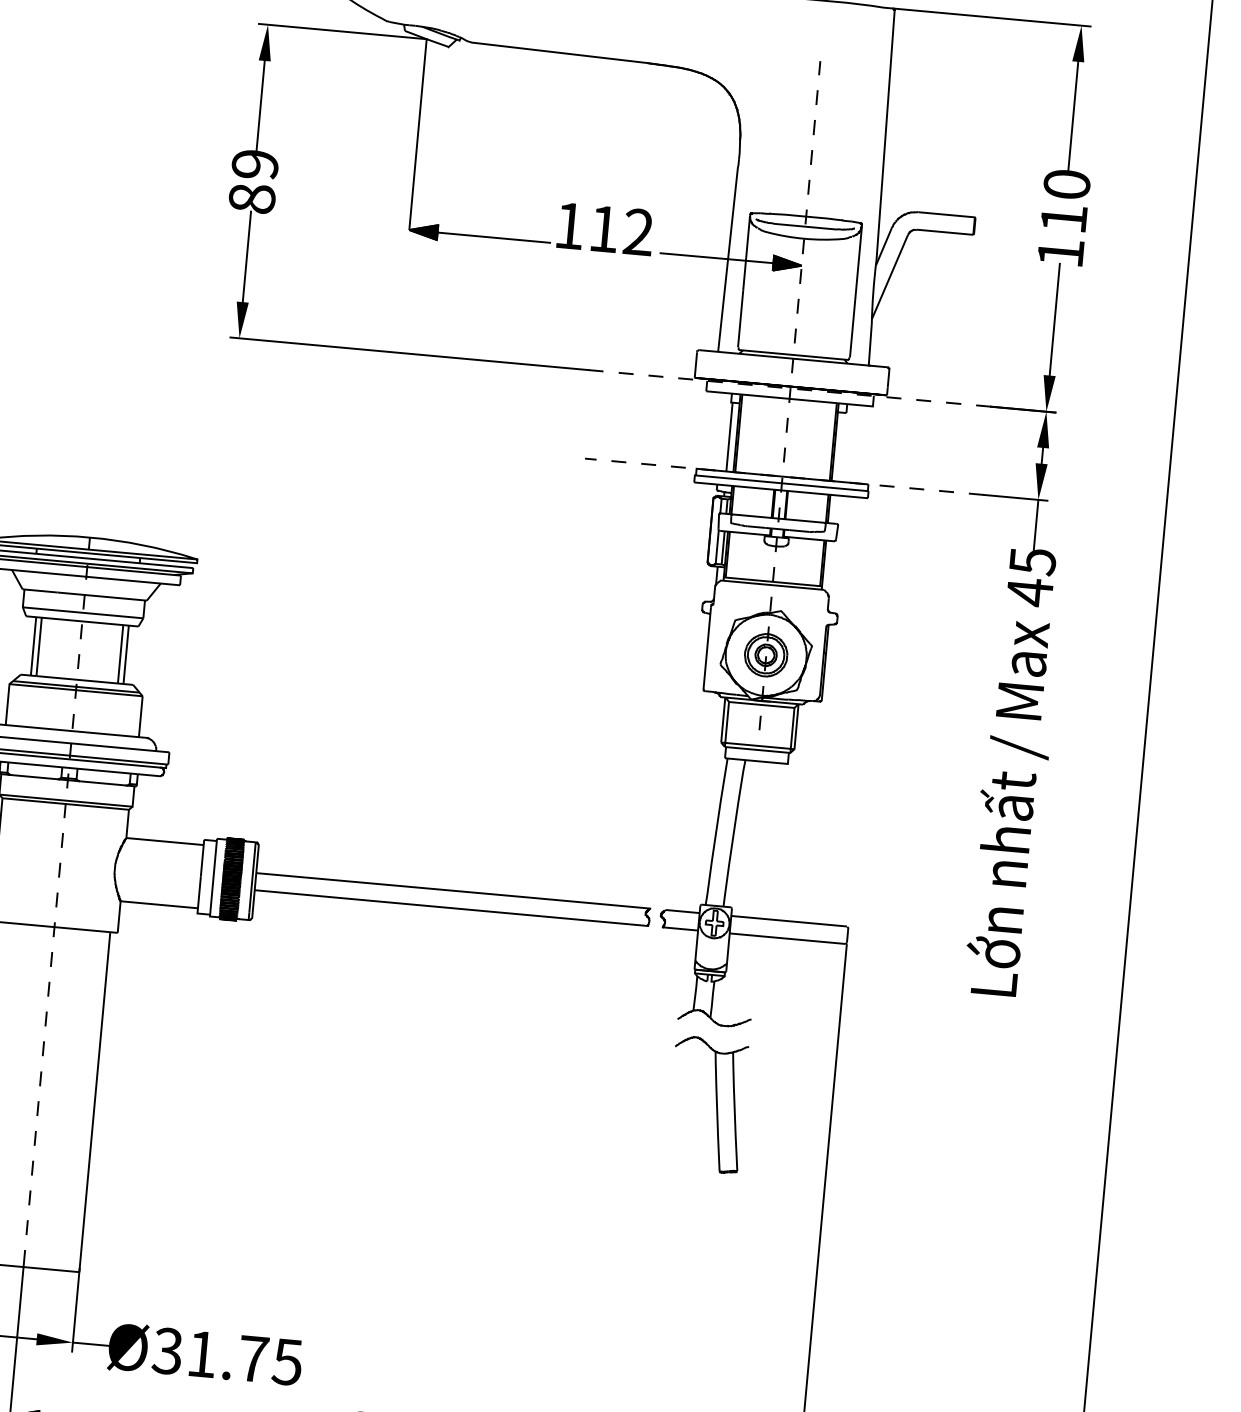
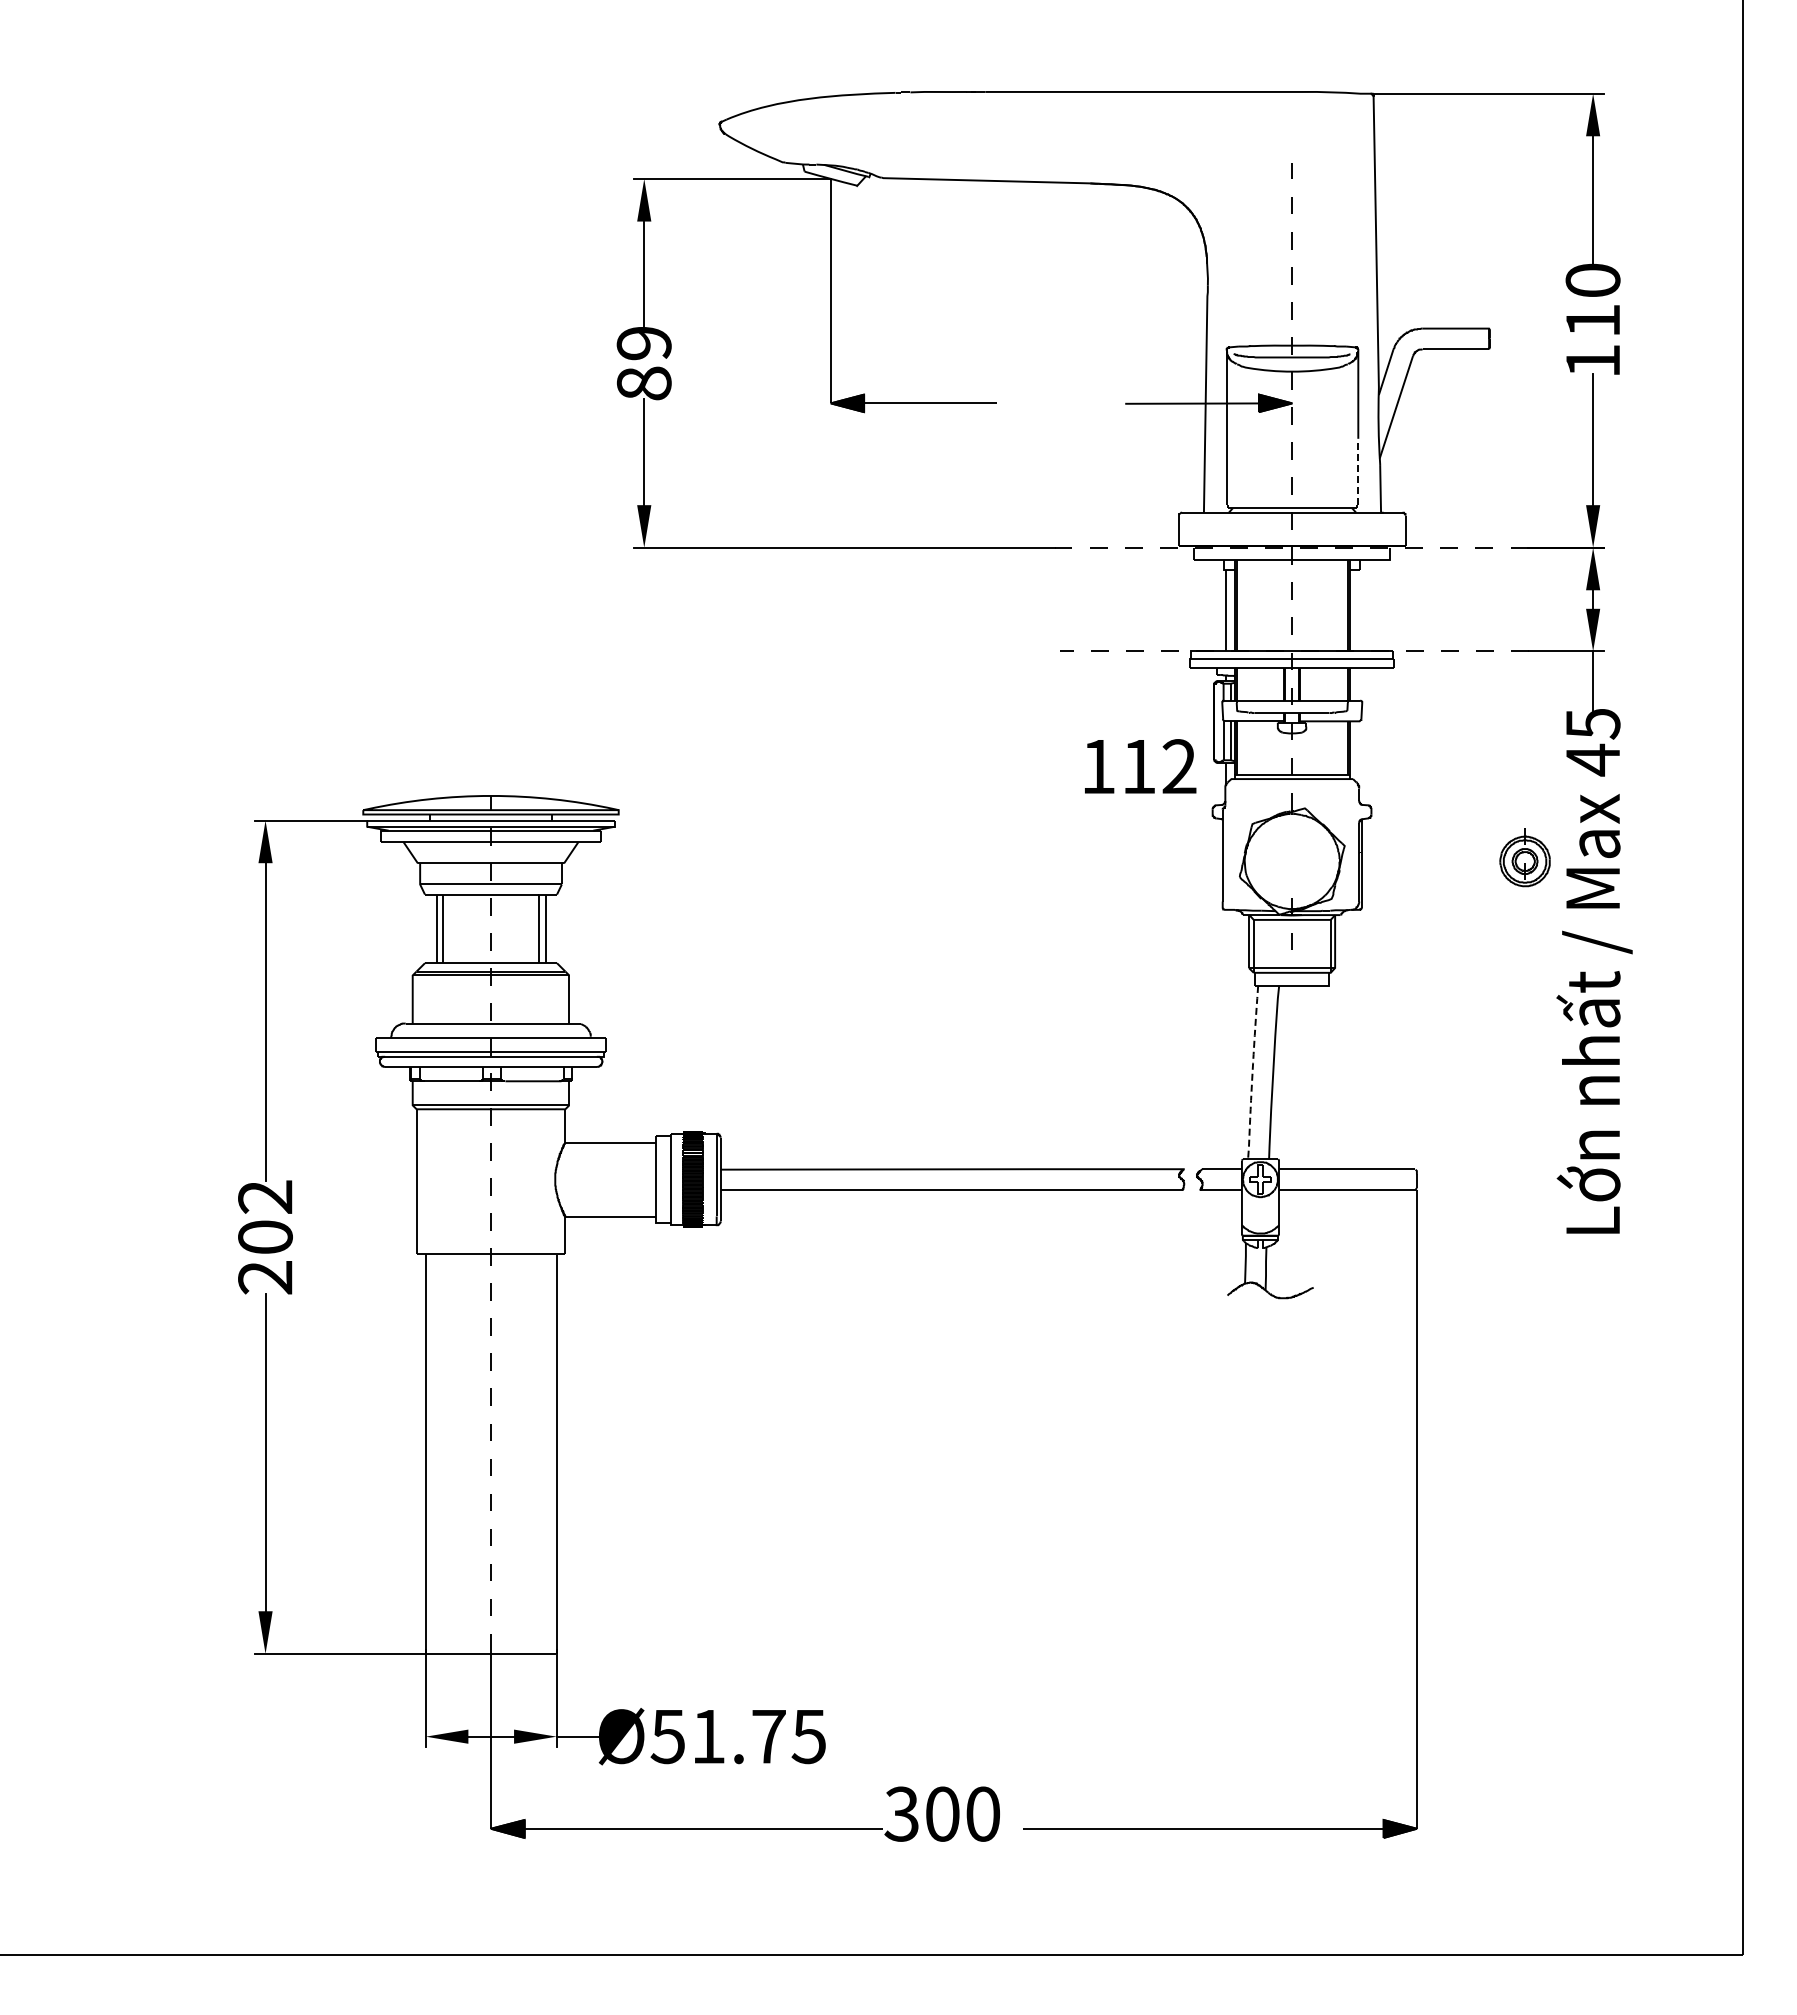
text: (605, 229) -> (1140, 766), moved
line: (852, 328) -> (1358, 471), solid -> dashed
part: (765, 651) -> (1524, 857), moved
line: (716, 831) -> (1252, 1072), solid -> dashed
part: (716, 1105) -> (1281, 1391), removed
text: (167, 1351) -> (667, 1736), Ø31.75 -> Ø51.75

